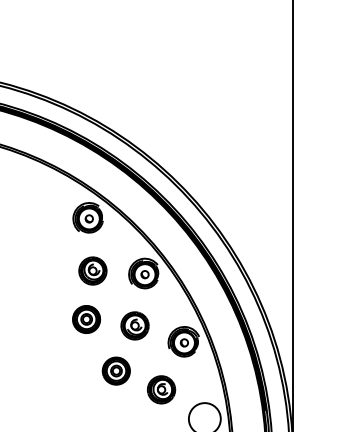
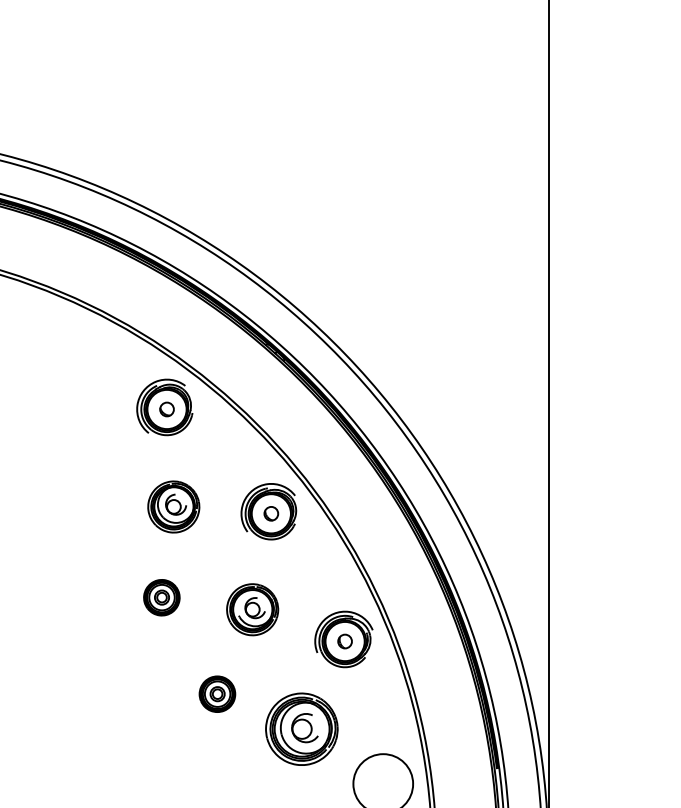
part: (86, 319) -> (161, 597), size x0.7
part: (115, 370) -> (216, 693), size x0.7
part: (161, 389) -> (302, 728), size x1.4

